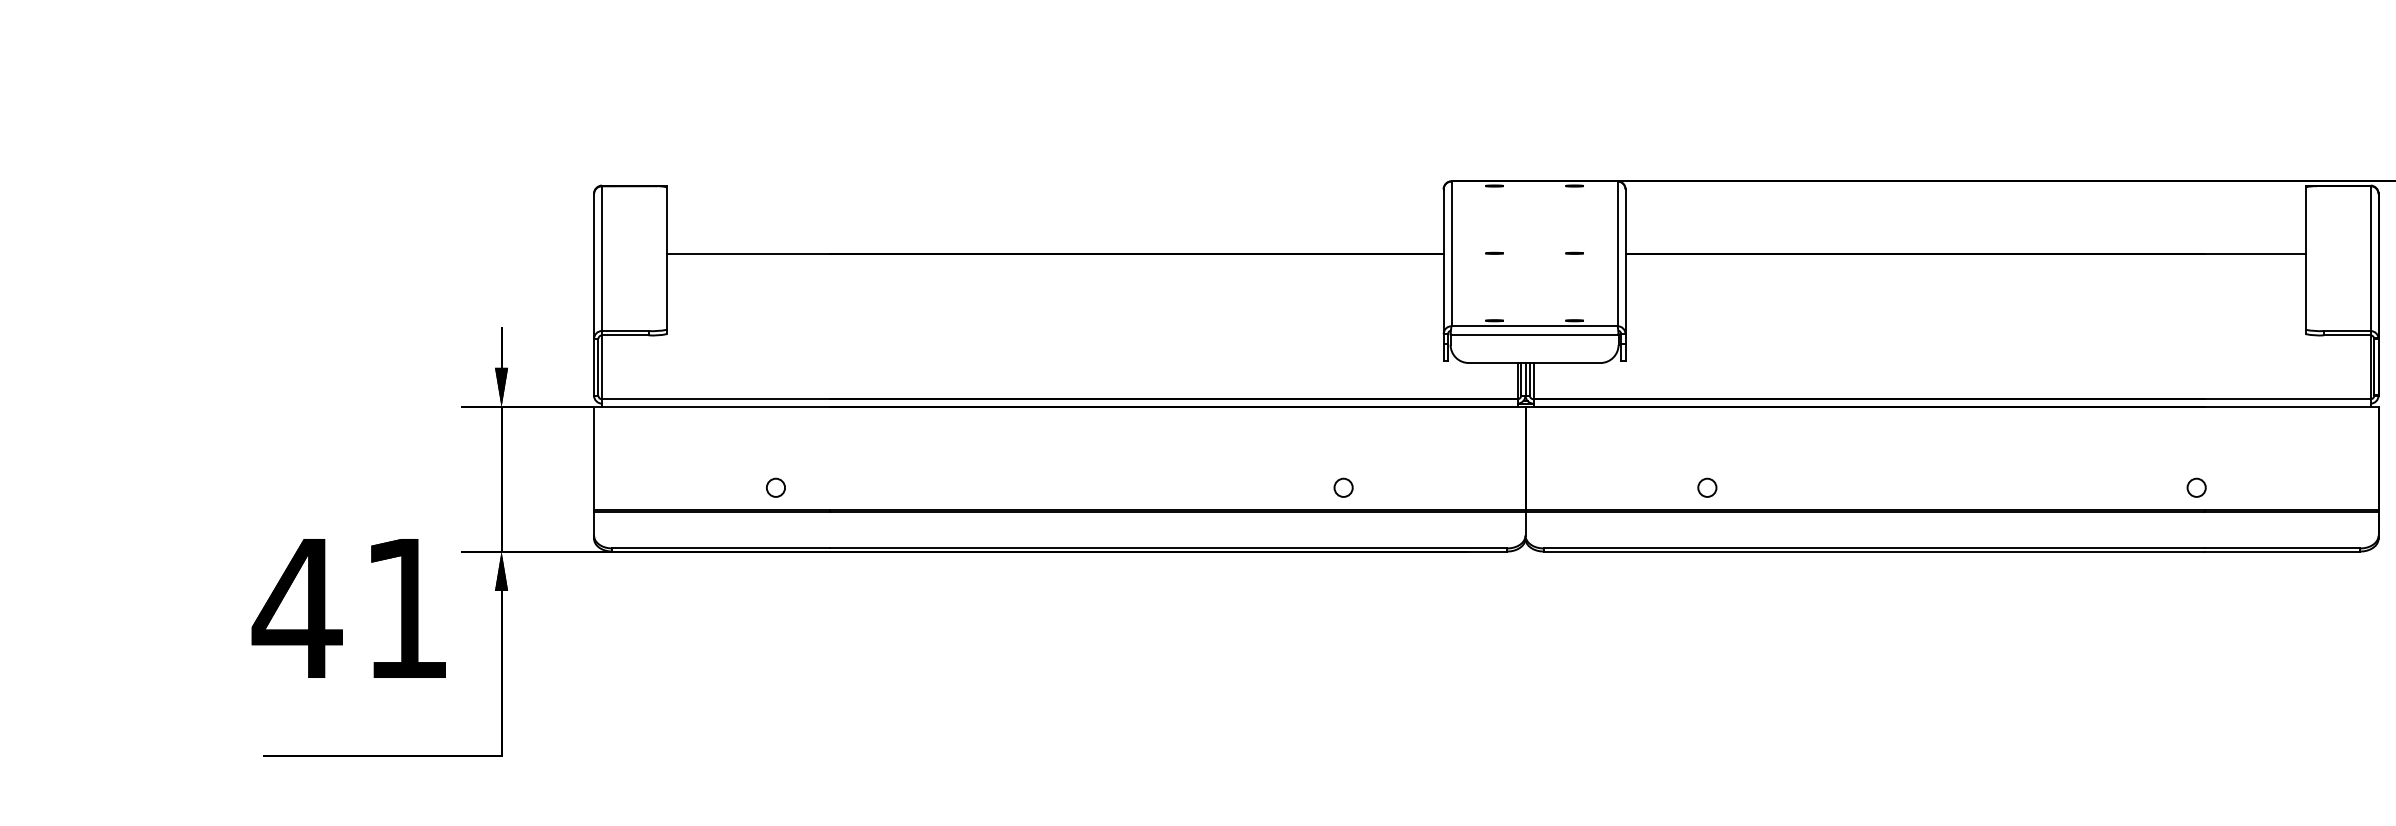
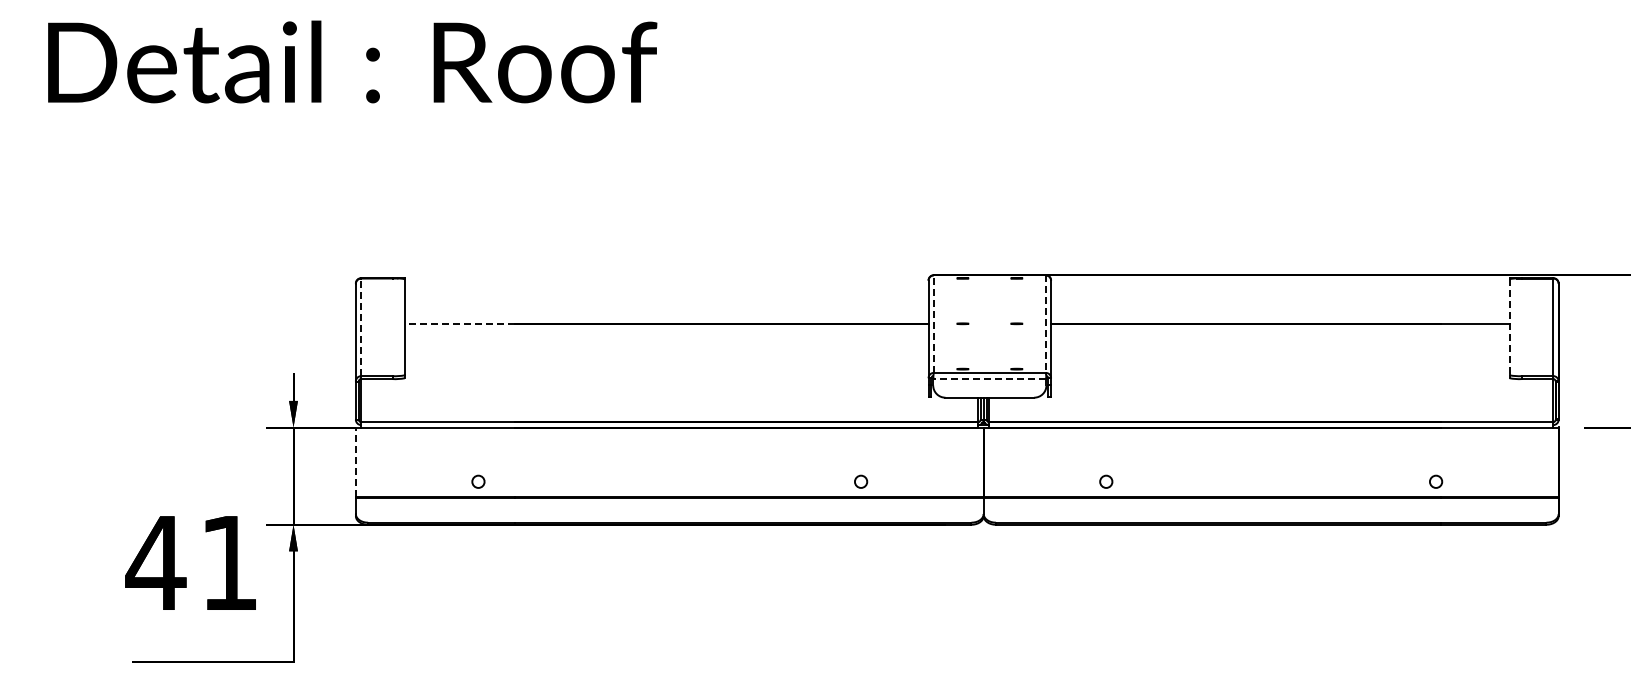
line: (747, 254) -> (459, 324), solid -> dashed
line: (1451, 254) -> (933, 324), solid -> dashed
line: (1617, 254) -> (1045, 324), solid -> dashed
line: (602, 258) -> (361, 327), solid -> dashed
line: (2305, 258) -> (1509, 327), solid -> dashed
line: (1534, 334) -> (989, 378), solid -> dashed
line: (593, 459) -> (355, 462), solid -> dashed

